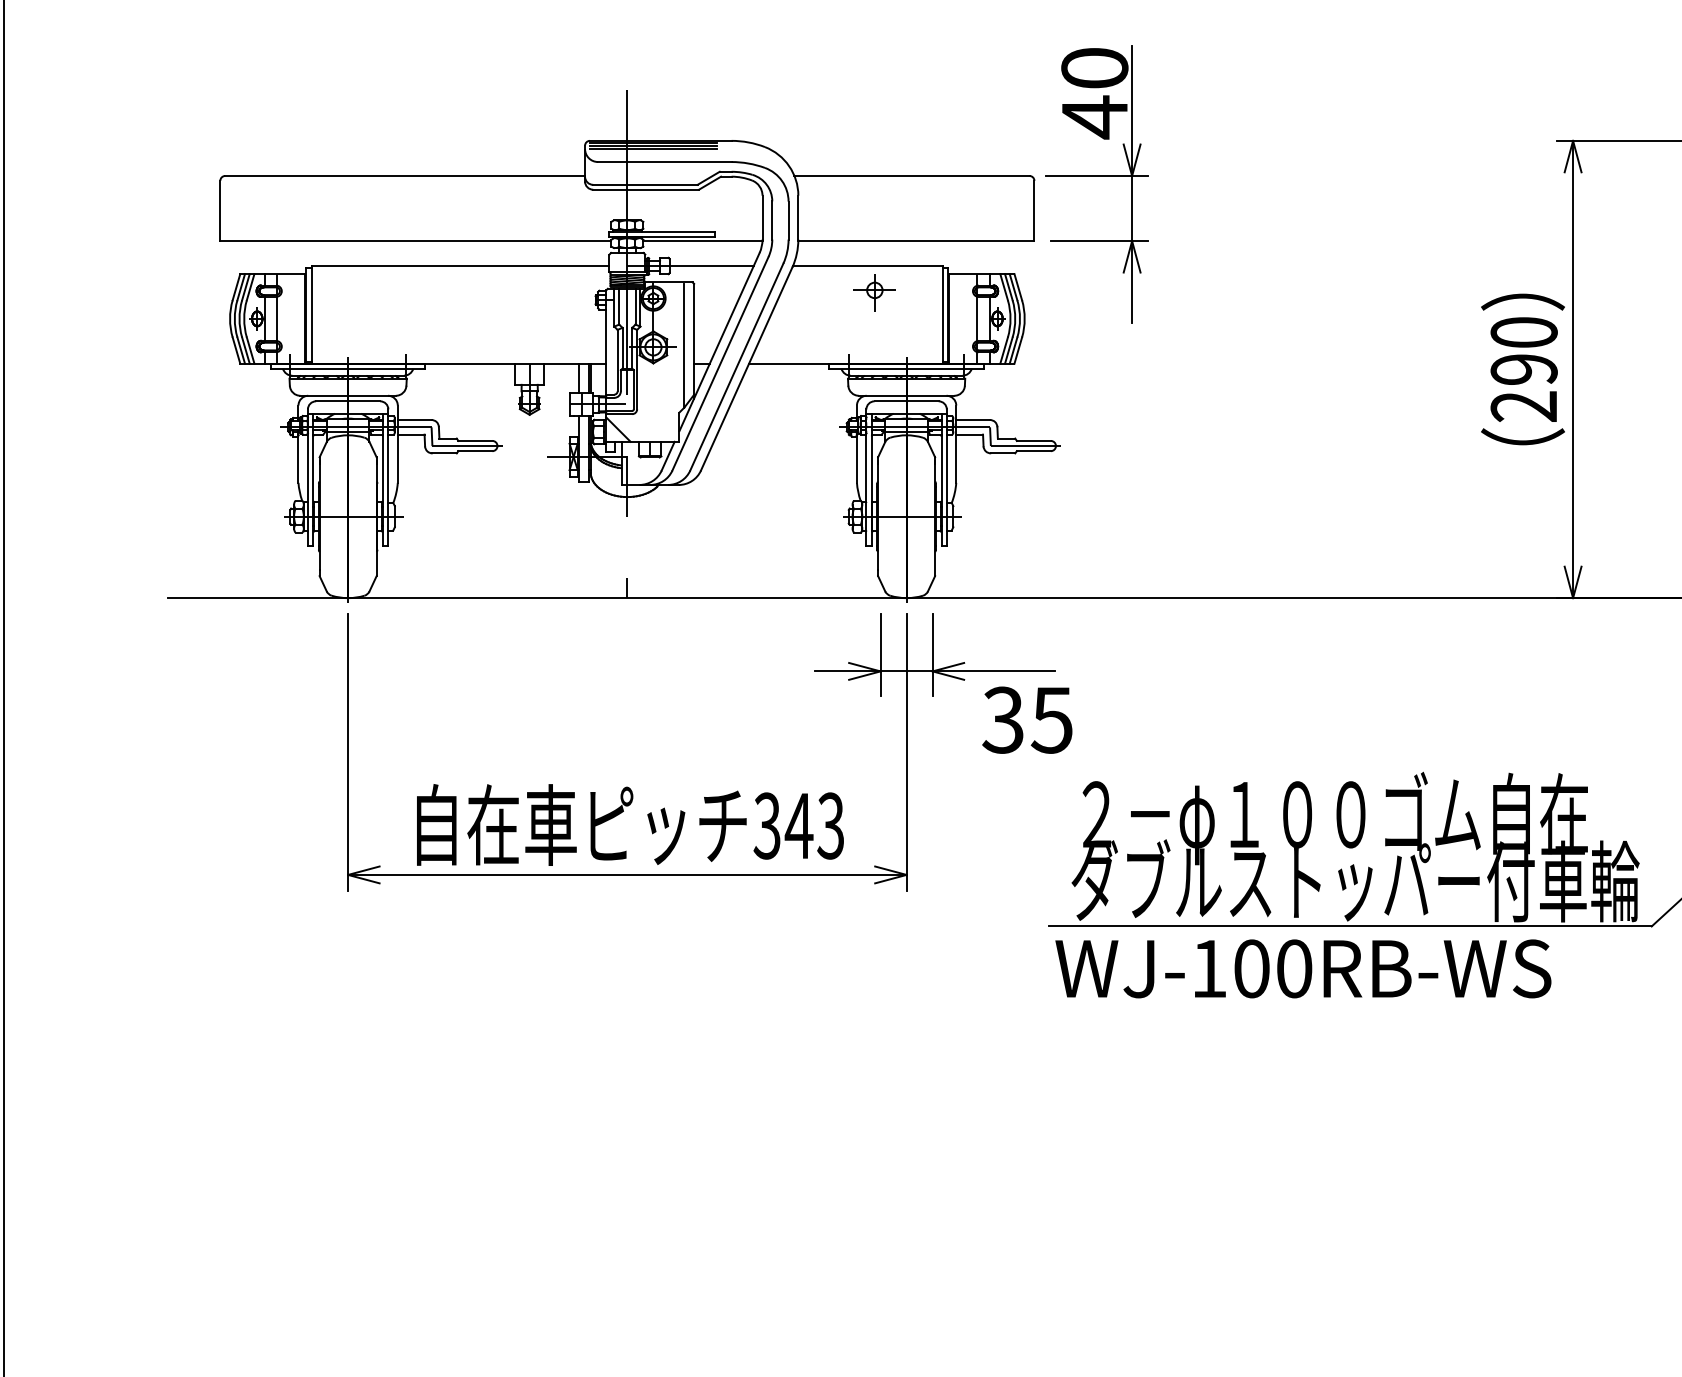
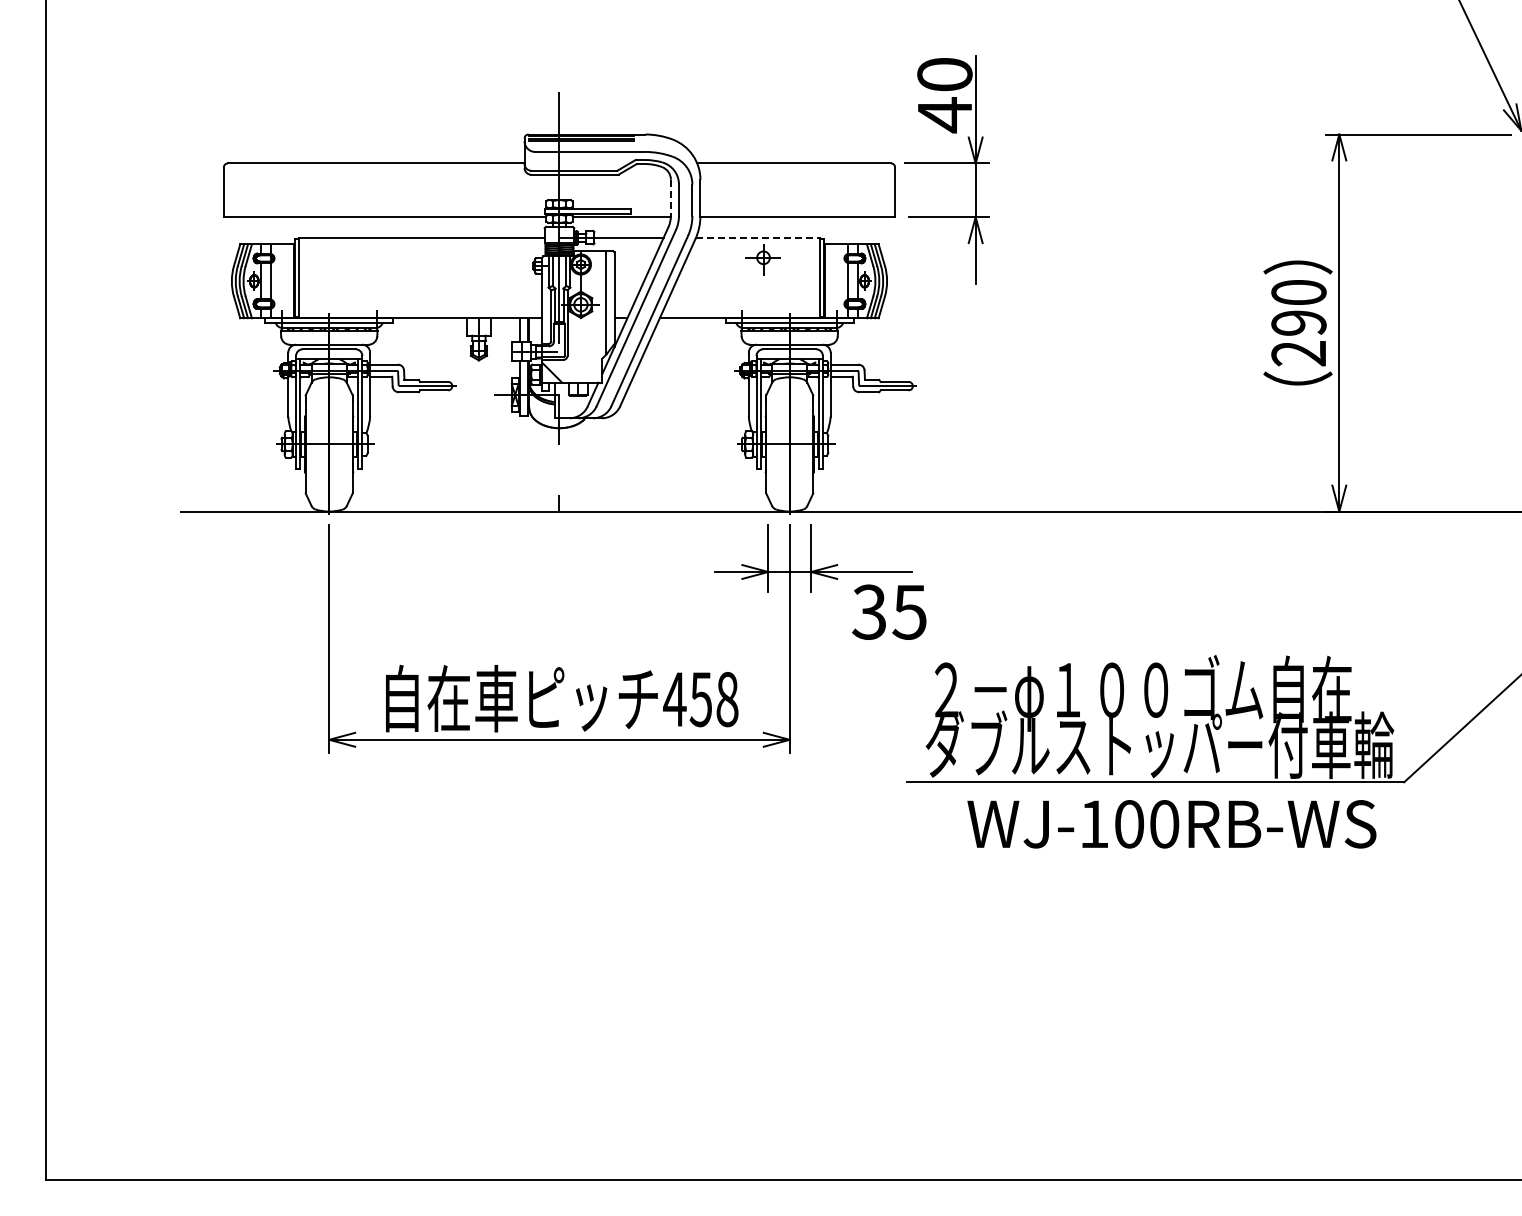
line: (762, 218) -> (670, 198), solid -> dashed
line: (868, 265) -> (758, 237), solid -> dashed
text: (798, 826) -> (700, 699), 343 -> 458
text: (1302, 969) -> (1171, 824), moved

